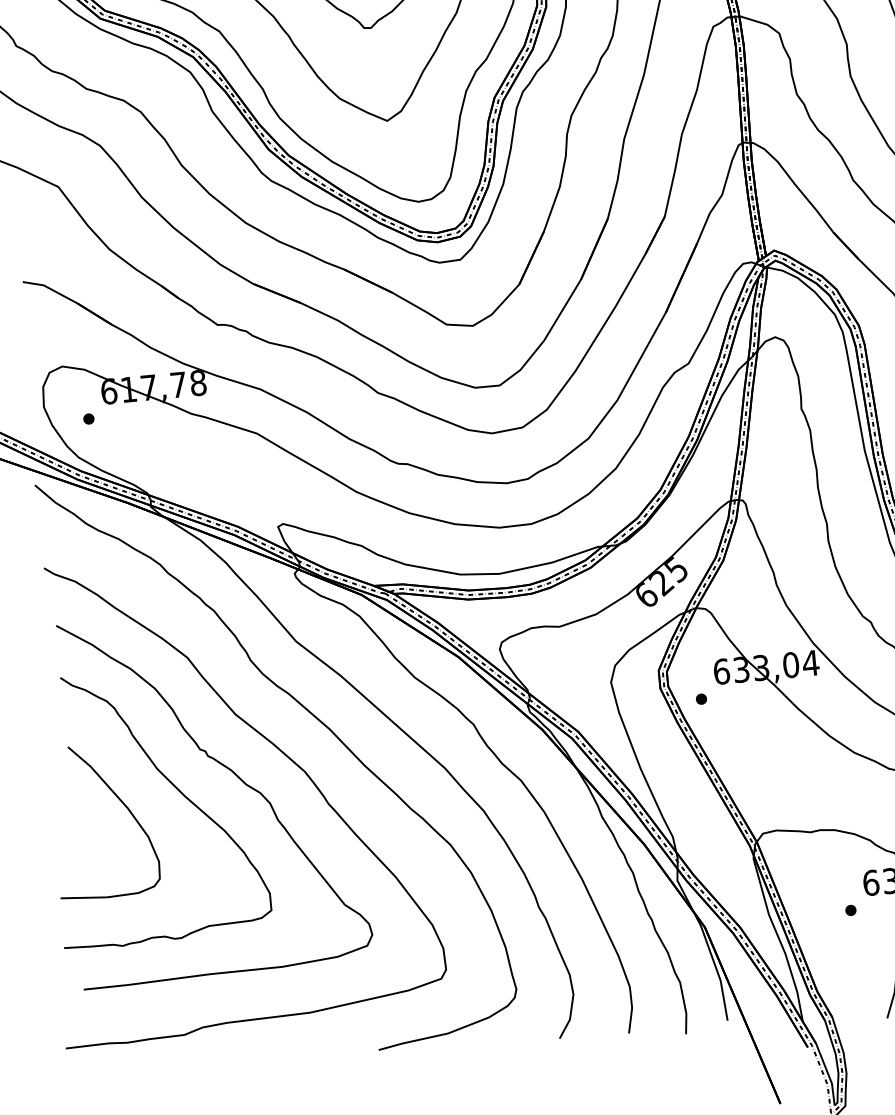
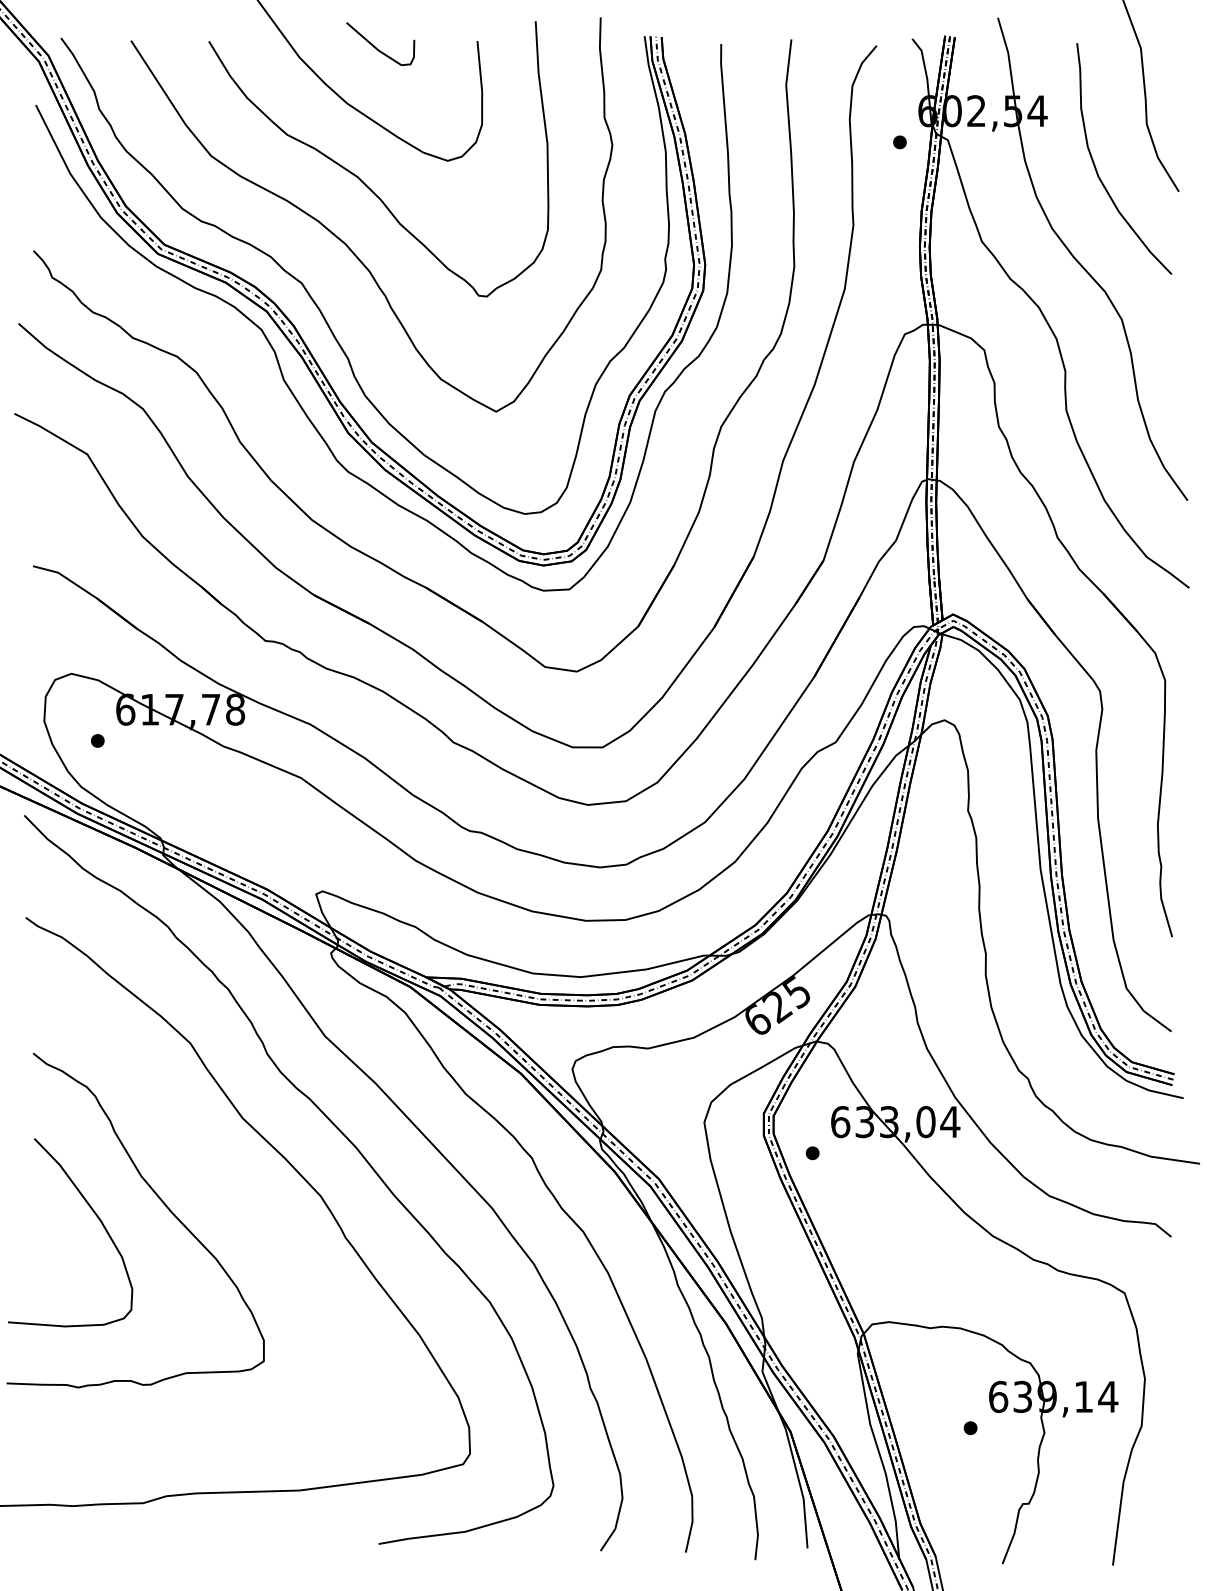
curve: (229, 770) -> (228, 1185), removed

